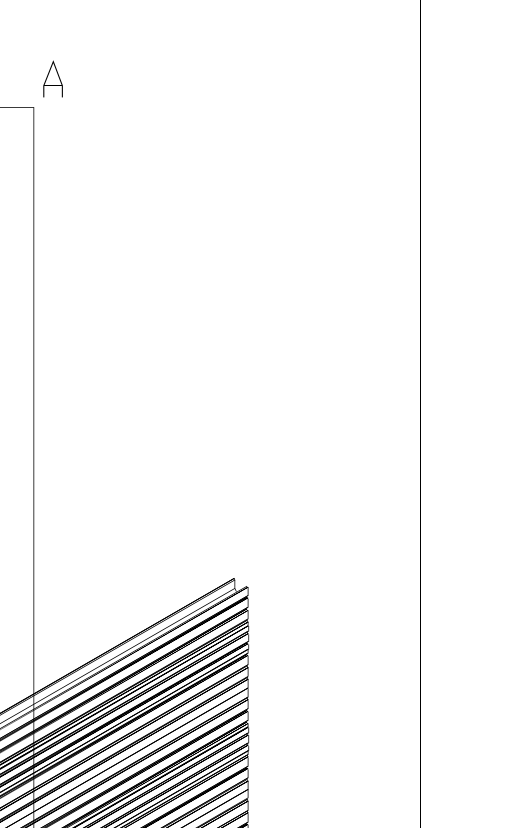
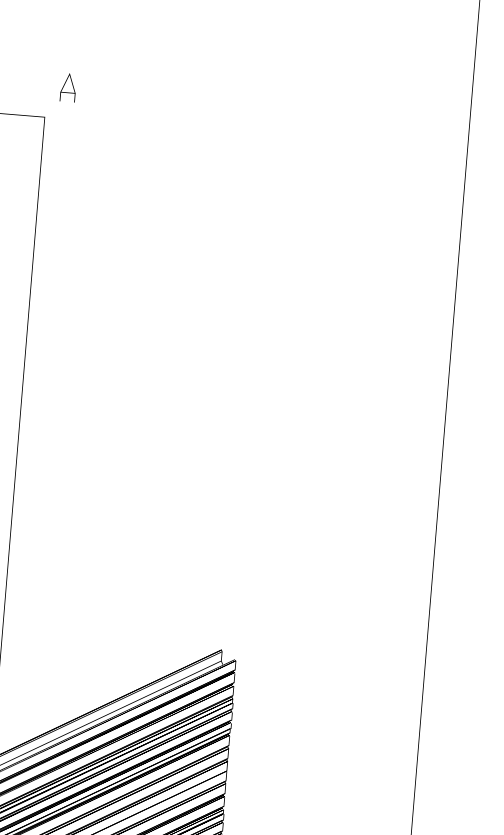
part: (52, 78) -> (67, 87), size x0.71

